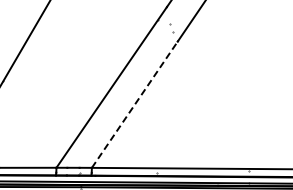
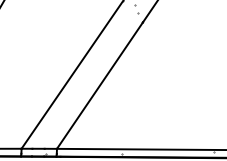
line: (135, 104) -> (100, 85), dashed -> solid

